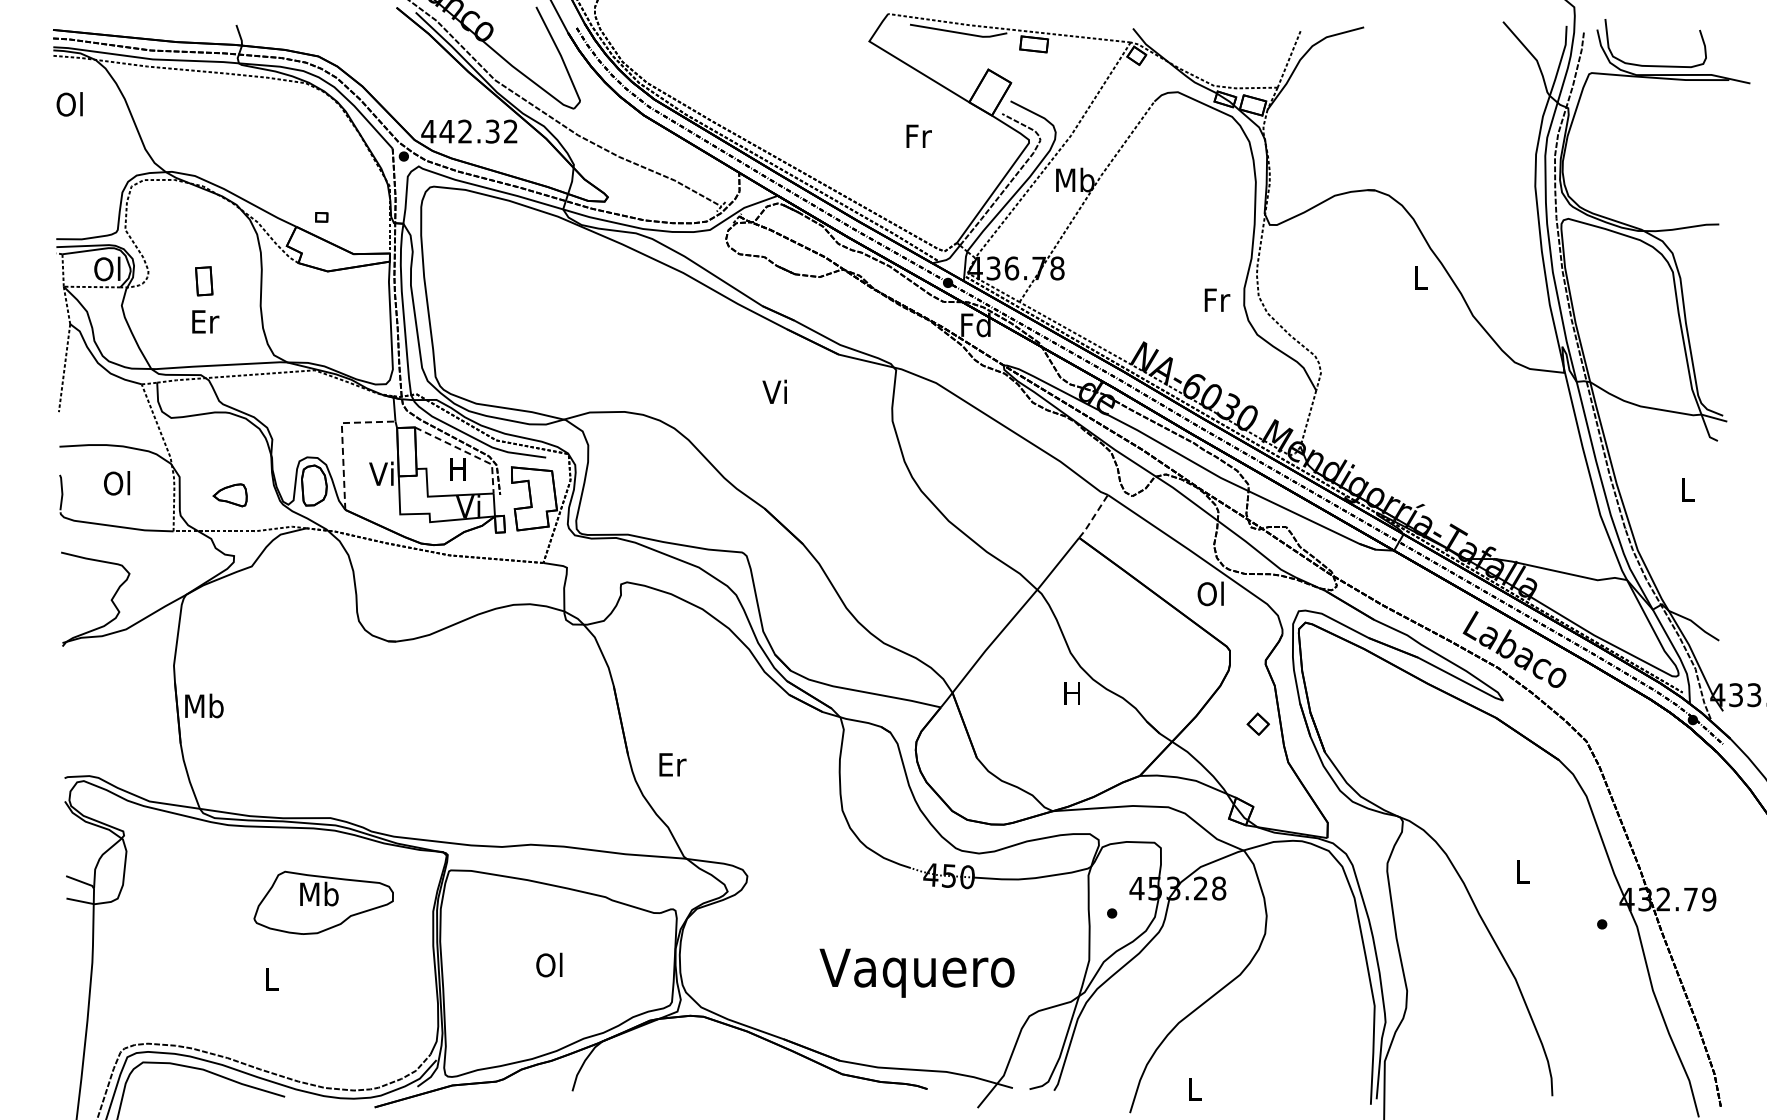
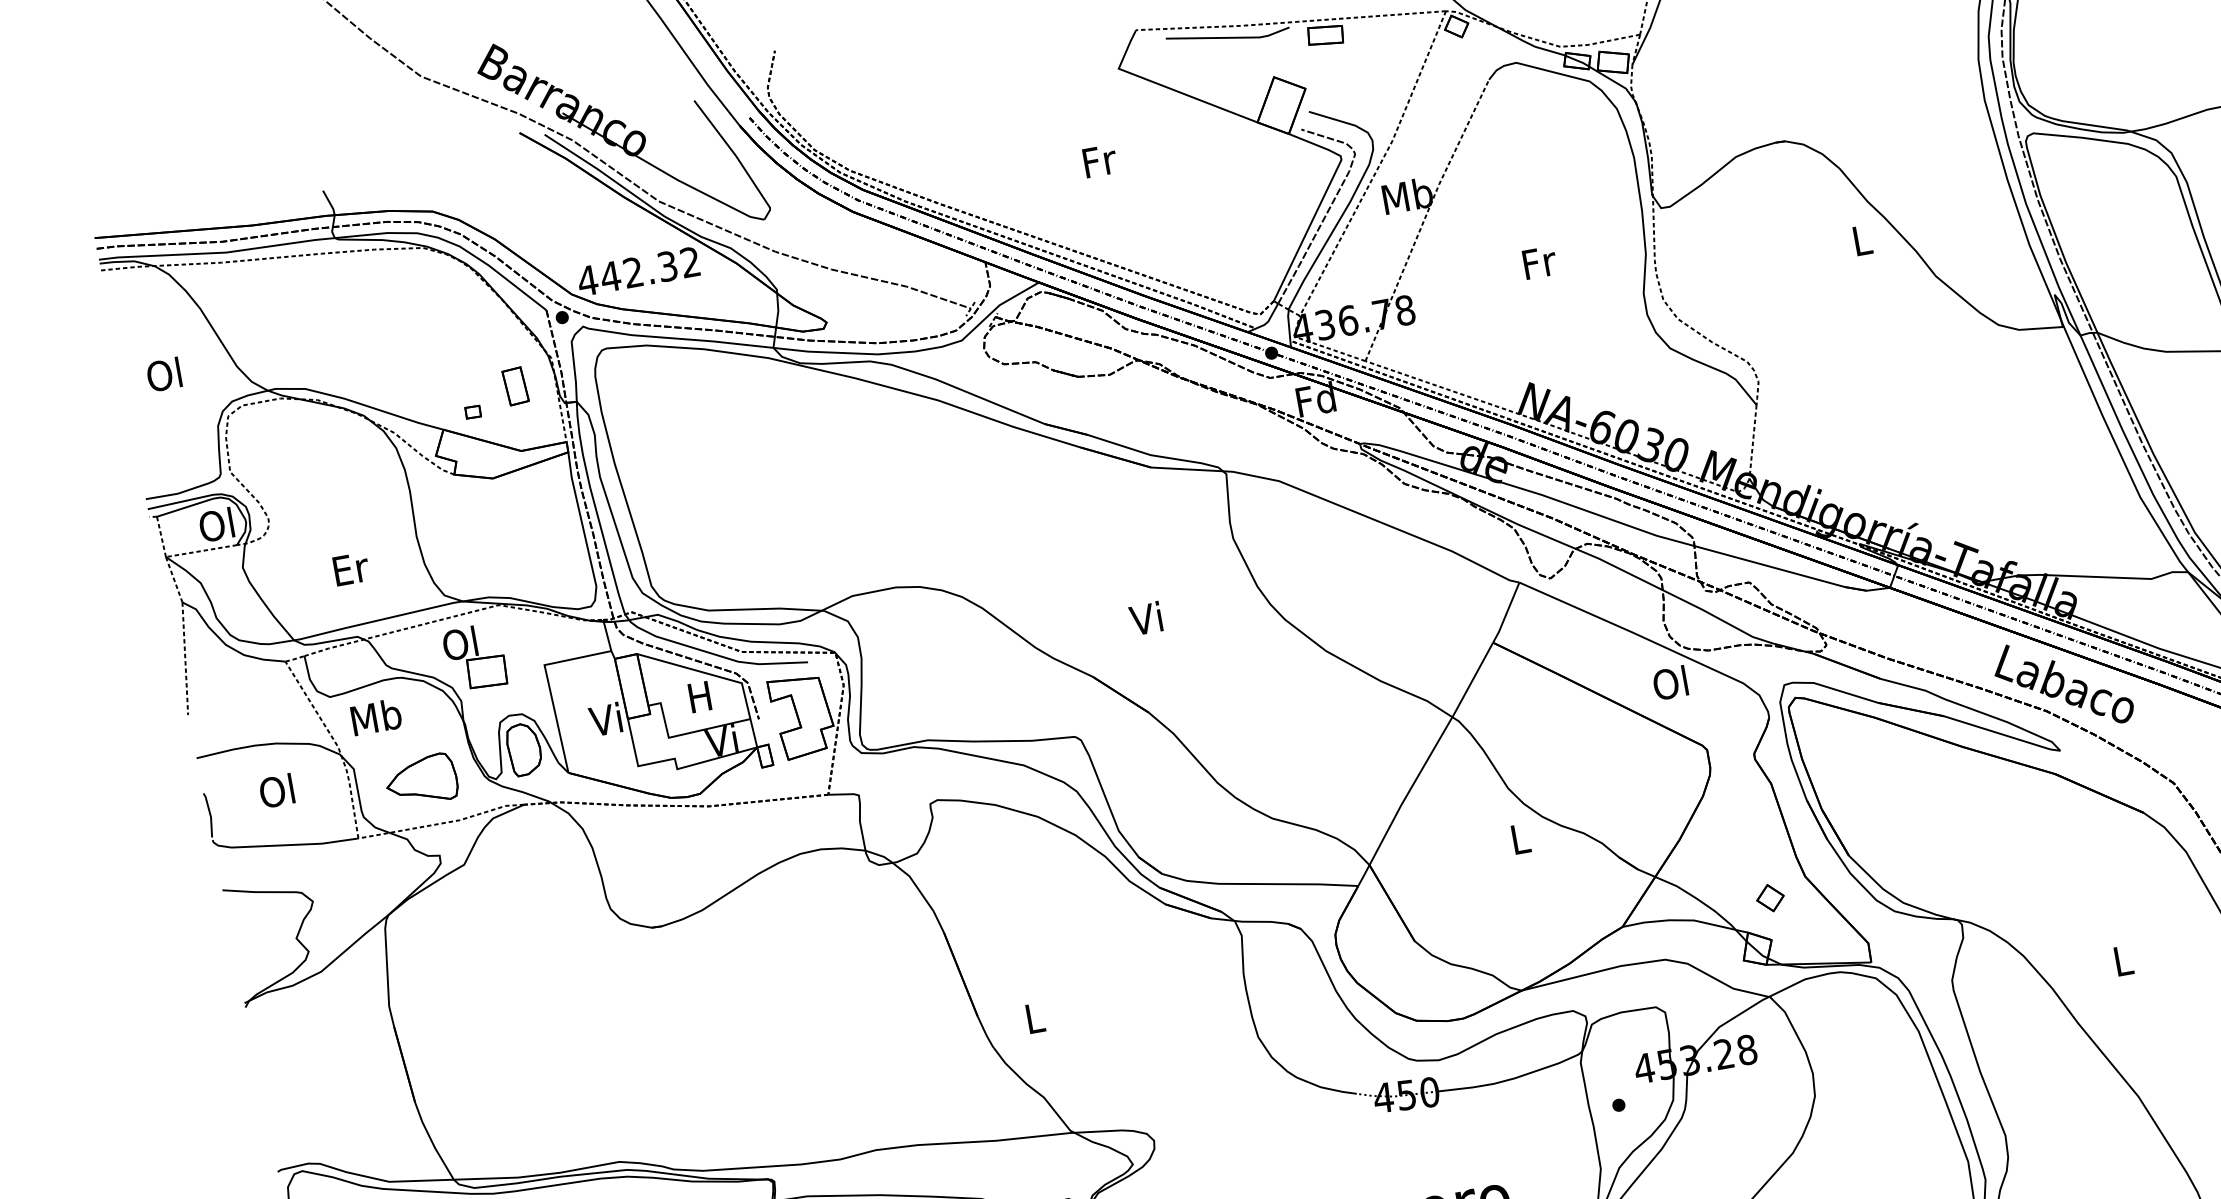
text: (69, 104) -> (163, 374), moved
text: (918, 135) -> (1099, 160), moved
part: (204, 281) -> (516, 386), moved
text: (1217, 299) -> (1539, 261), moved
text: (774, 391) -> (1145, 618), moved
part: (289, 407) -> (475, 657), added
line: (342, 439) -> (549, 685), dashed -> solid
line: (467, 452) -> (708, 673), dashed -> solid
part: (229, 495) -> (420, 780), size x1.67
line: (1093, 517) -> (1506, 613), dashed -> solid
text: (1071, 693) -> (1518, 839), H -> L
text: (204, 705) -> (376, 716), moved
part: (1257, 723) -> (1769, 897), moved
text: (672, 764) -> (1035, 1017), Er -> L

